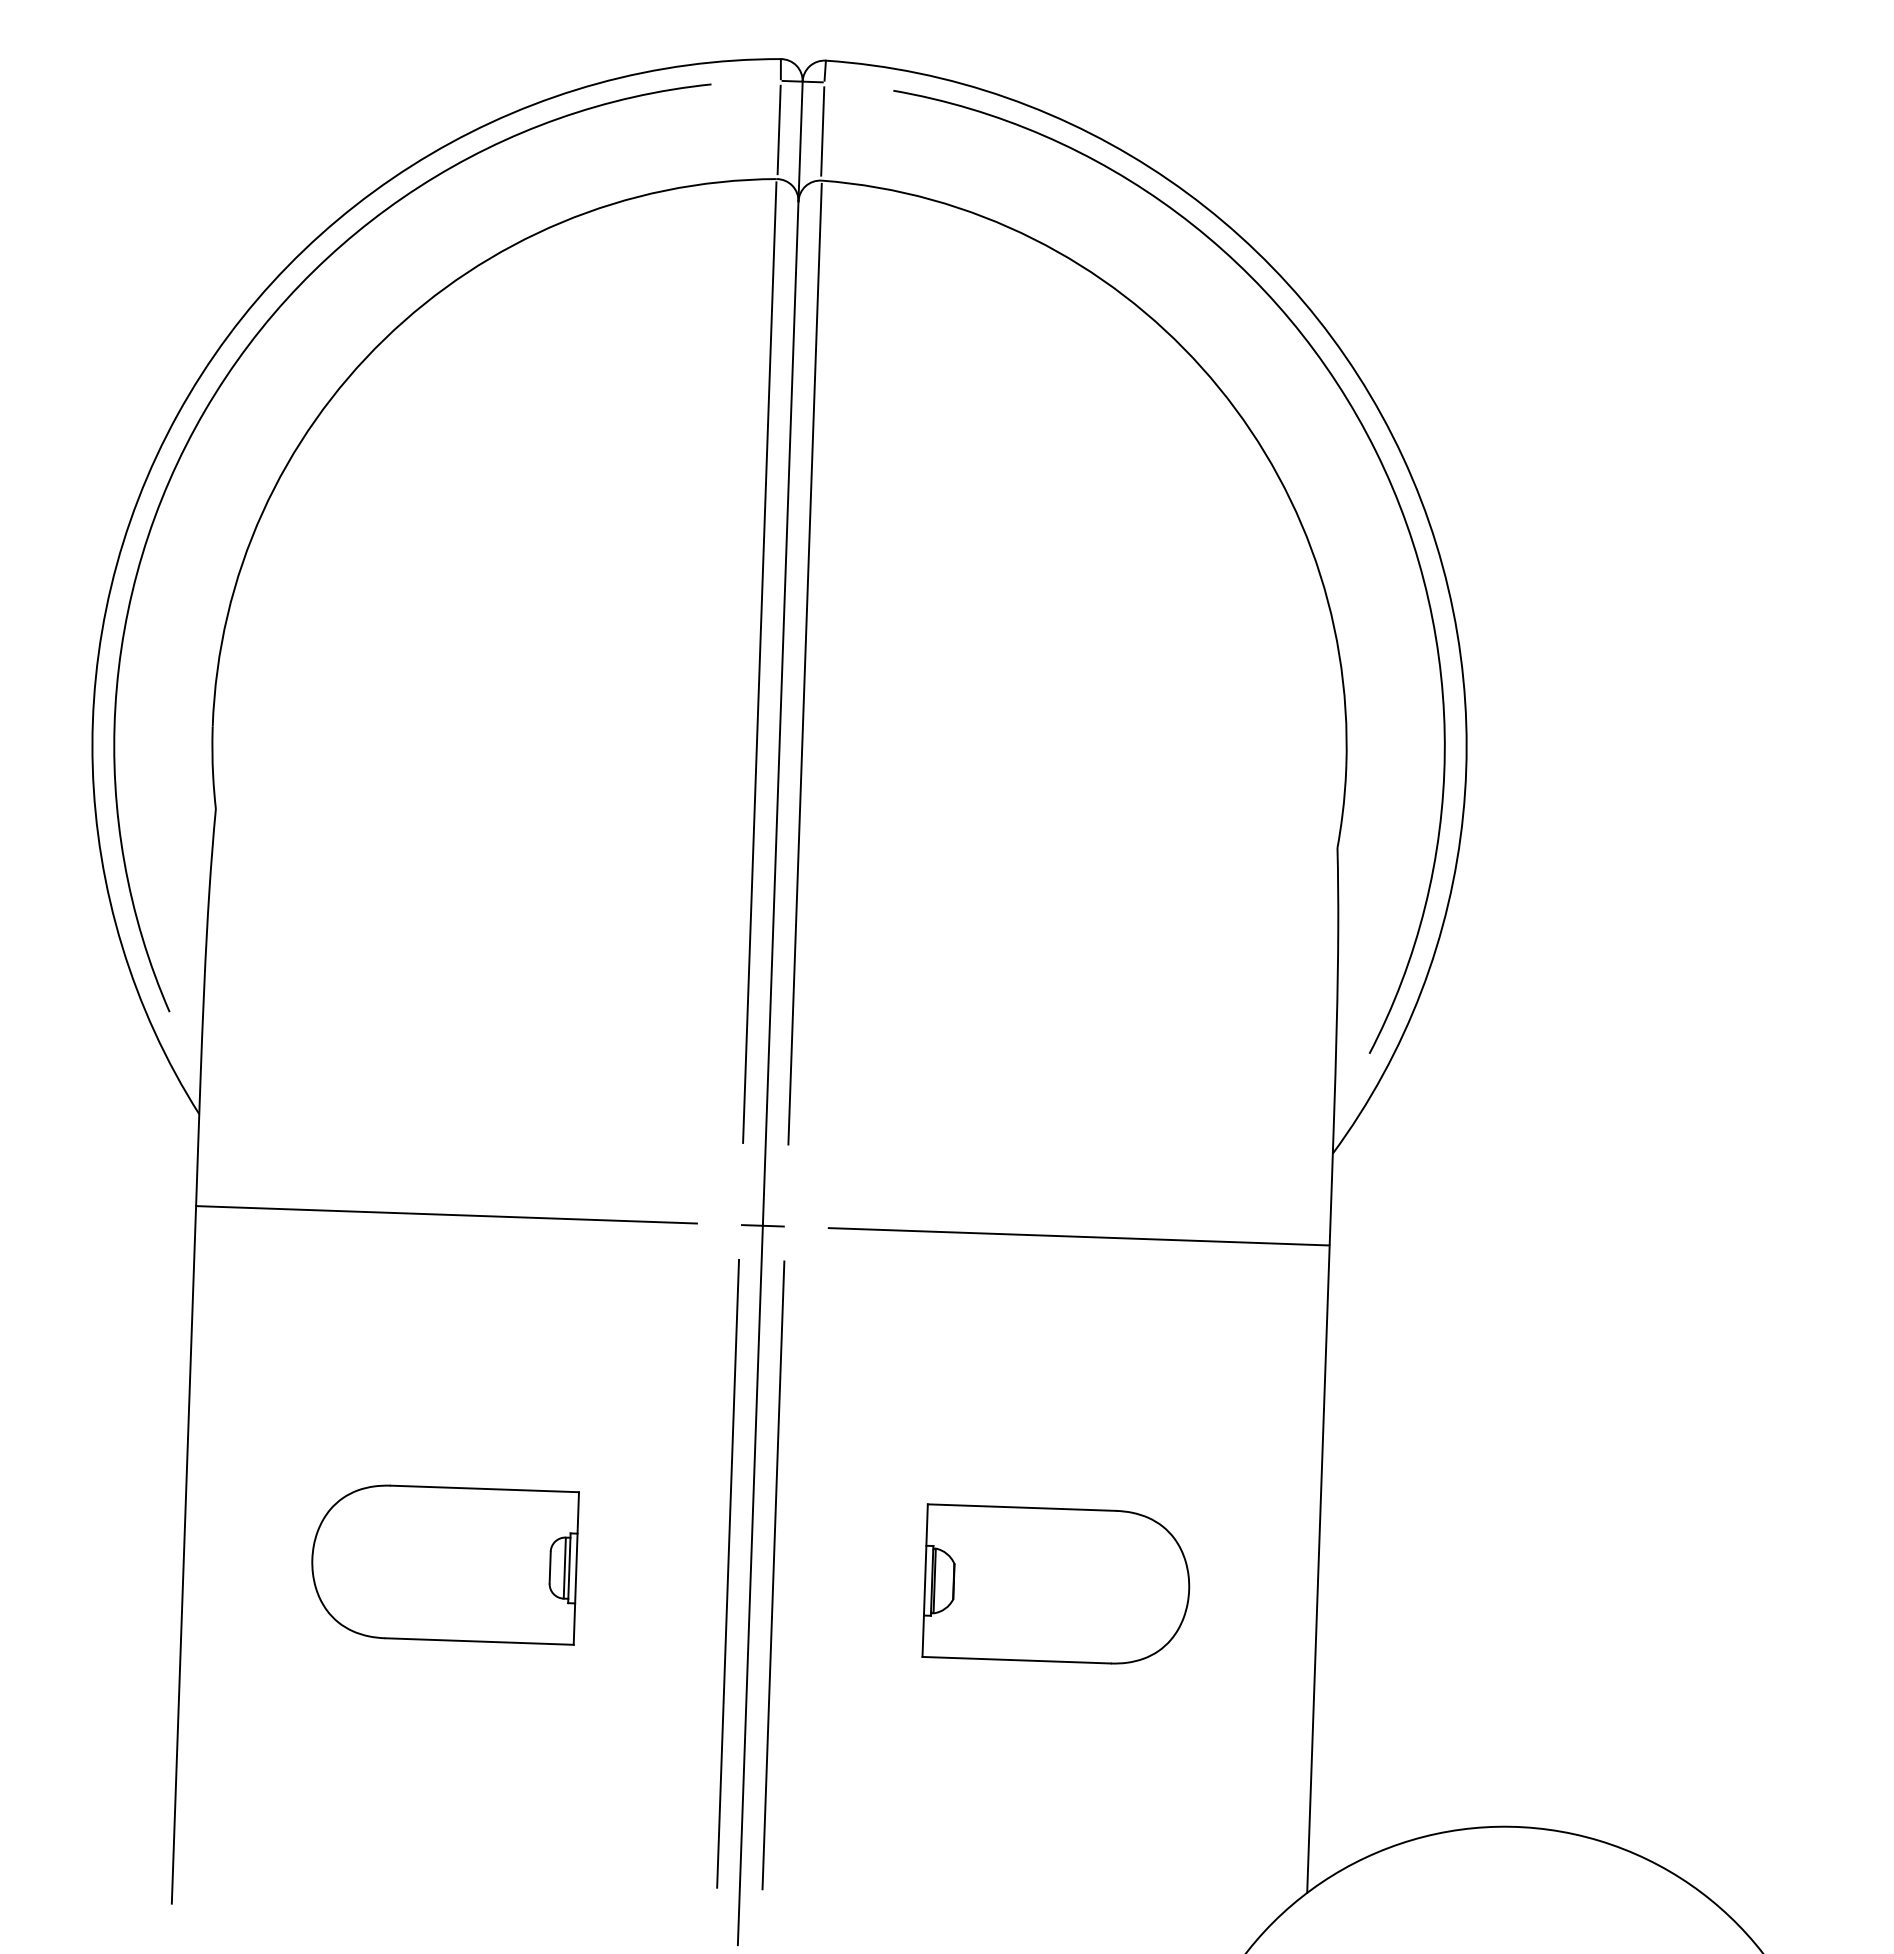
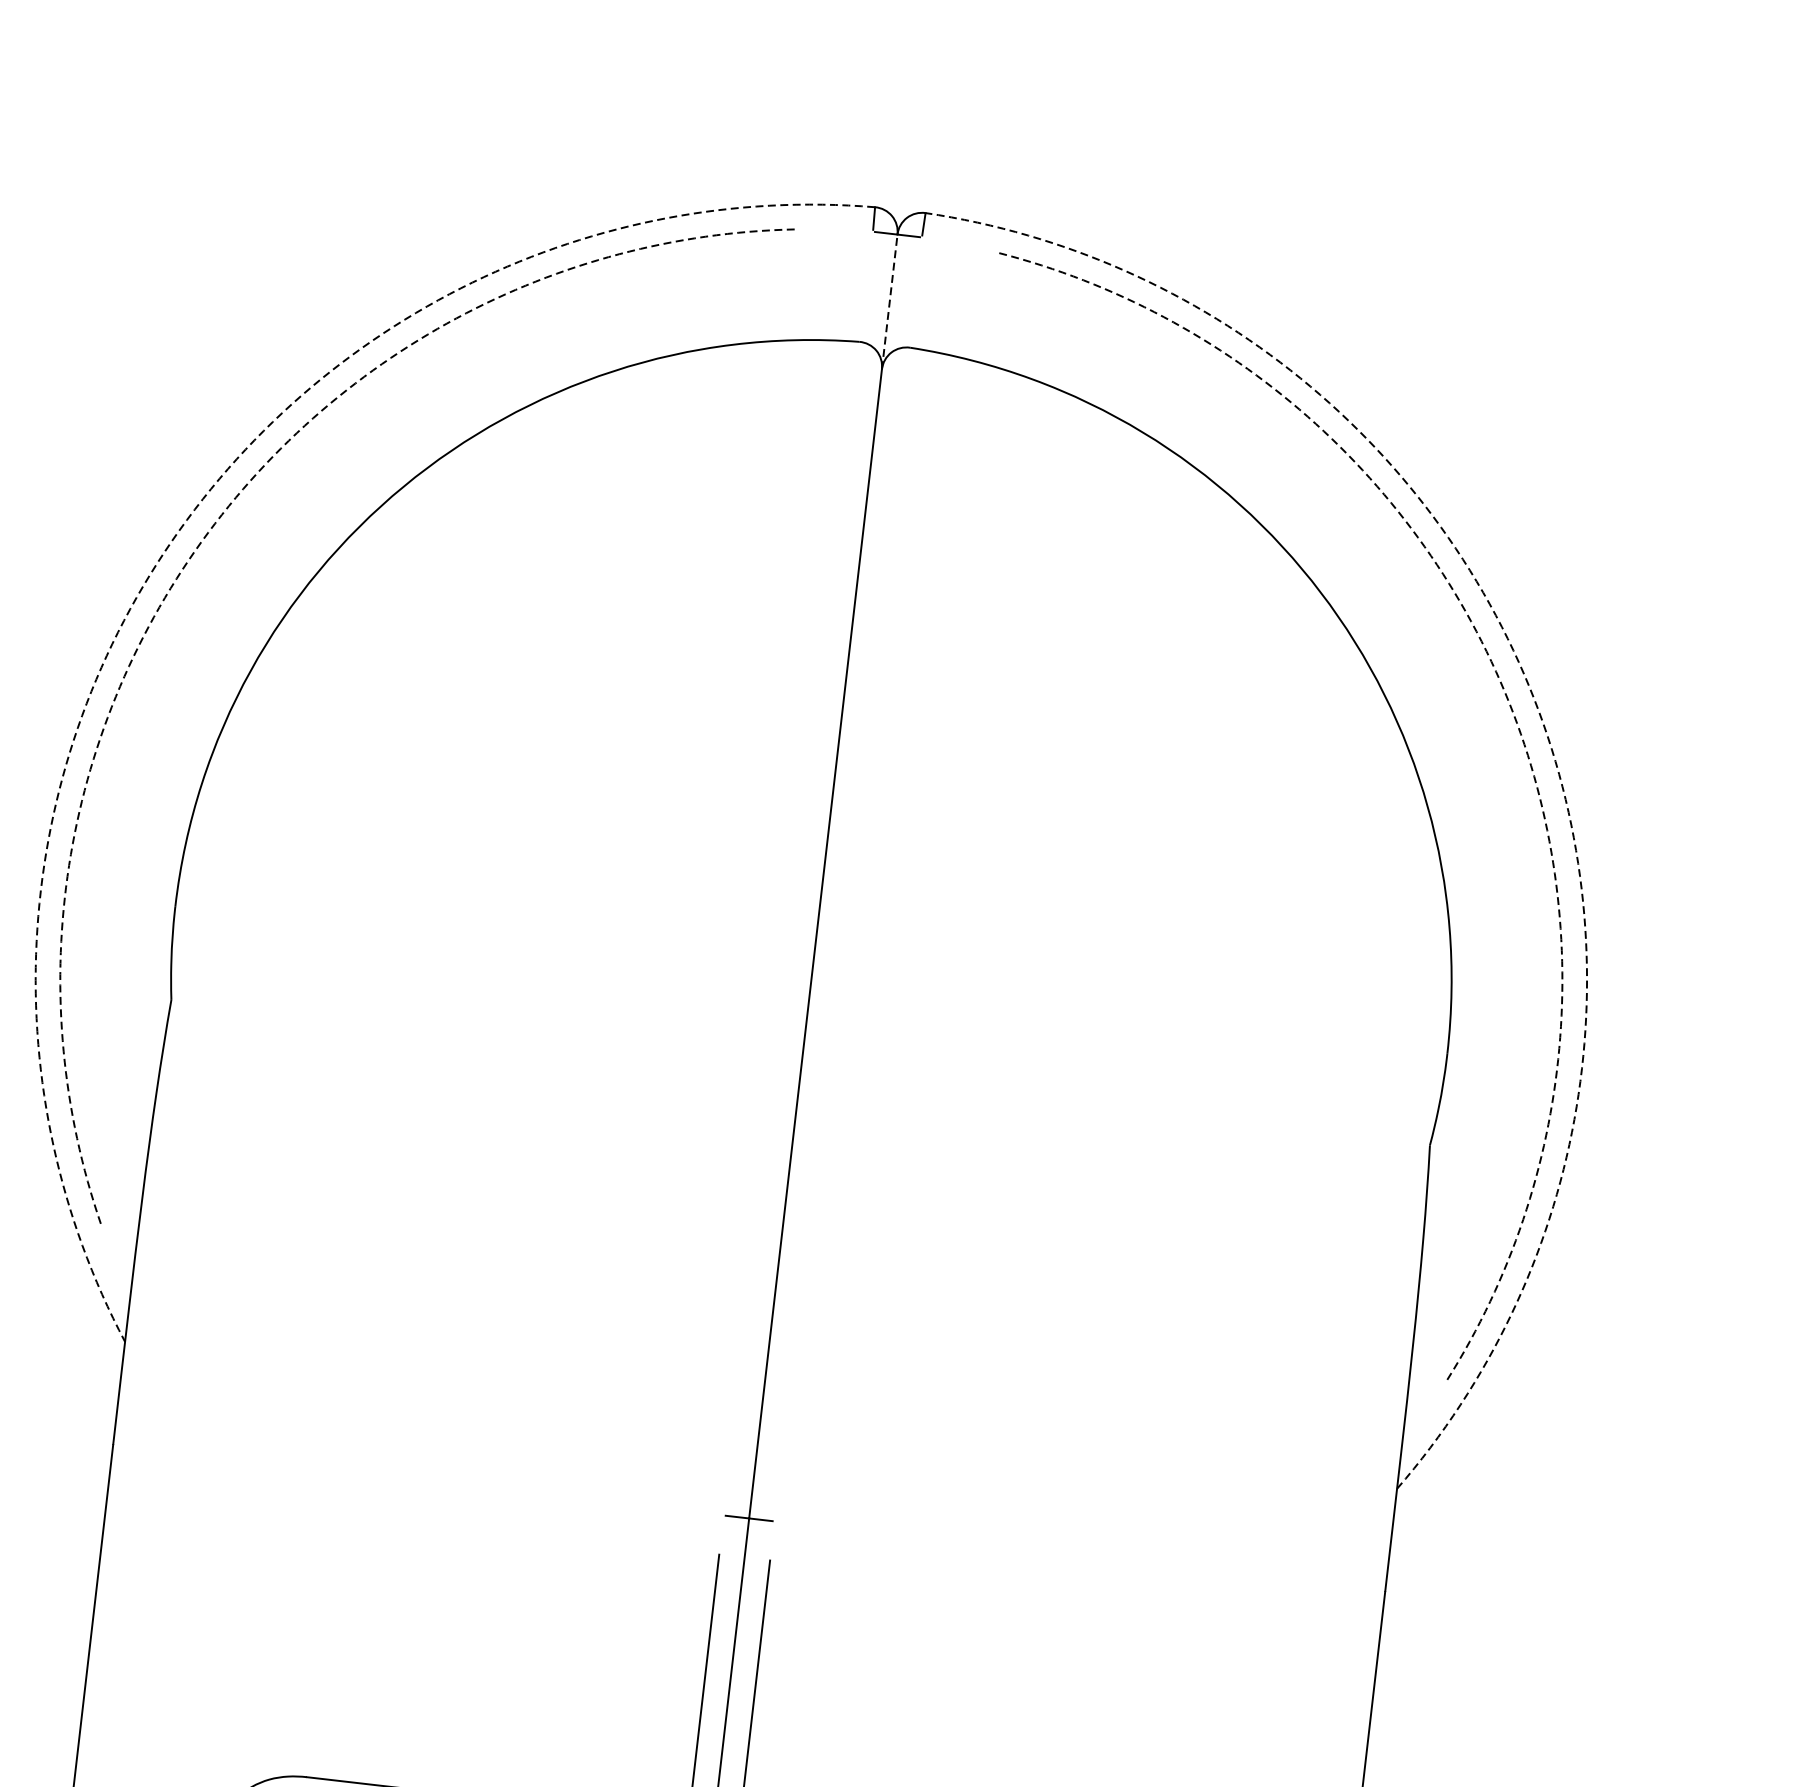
line: (778, 129) -> (866, 286), removed
line: (822, 131) -> (915, 292), removed
line: (800, 141) -> (889, 301), solid -> dashed
arc: (205, 410) -> (195, 550), solid -> dashed
arc: (177, 414) -> (163, 552), solid -> dashed
arc: (1375, 451) -> (1508, 702), solid -> dashed
arc: (1402, 457) -> (1538, 711), solid -> dashed
line: (759, 662) -> (796, 884), removed
line: (804, 663) -> (846, 889), removed
line: (446, 1214) -> (394, 1477), removed
line: (1078, 1236) -> (1103, 1559), removed

